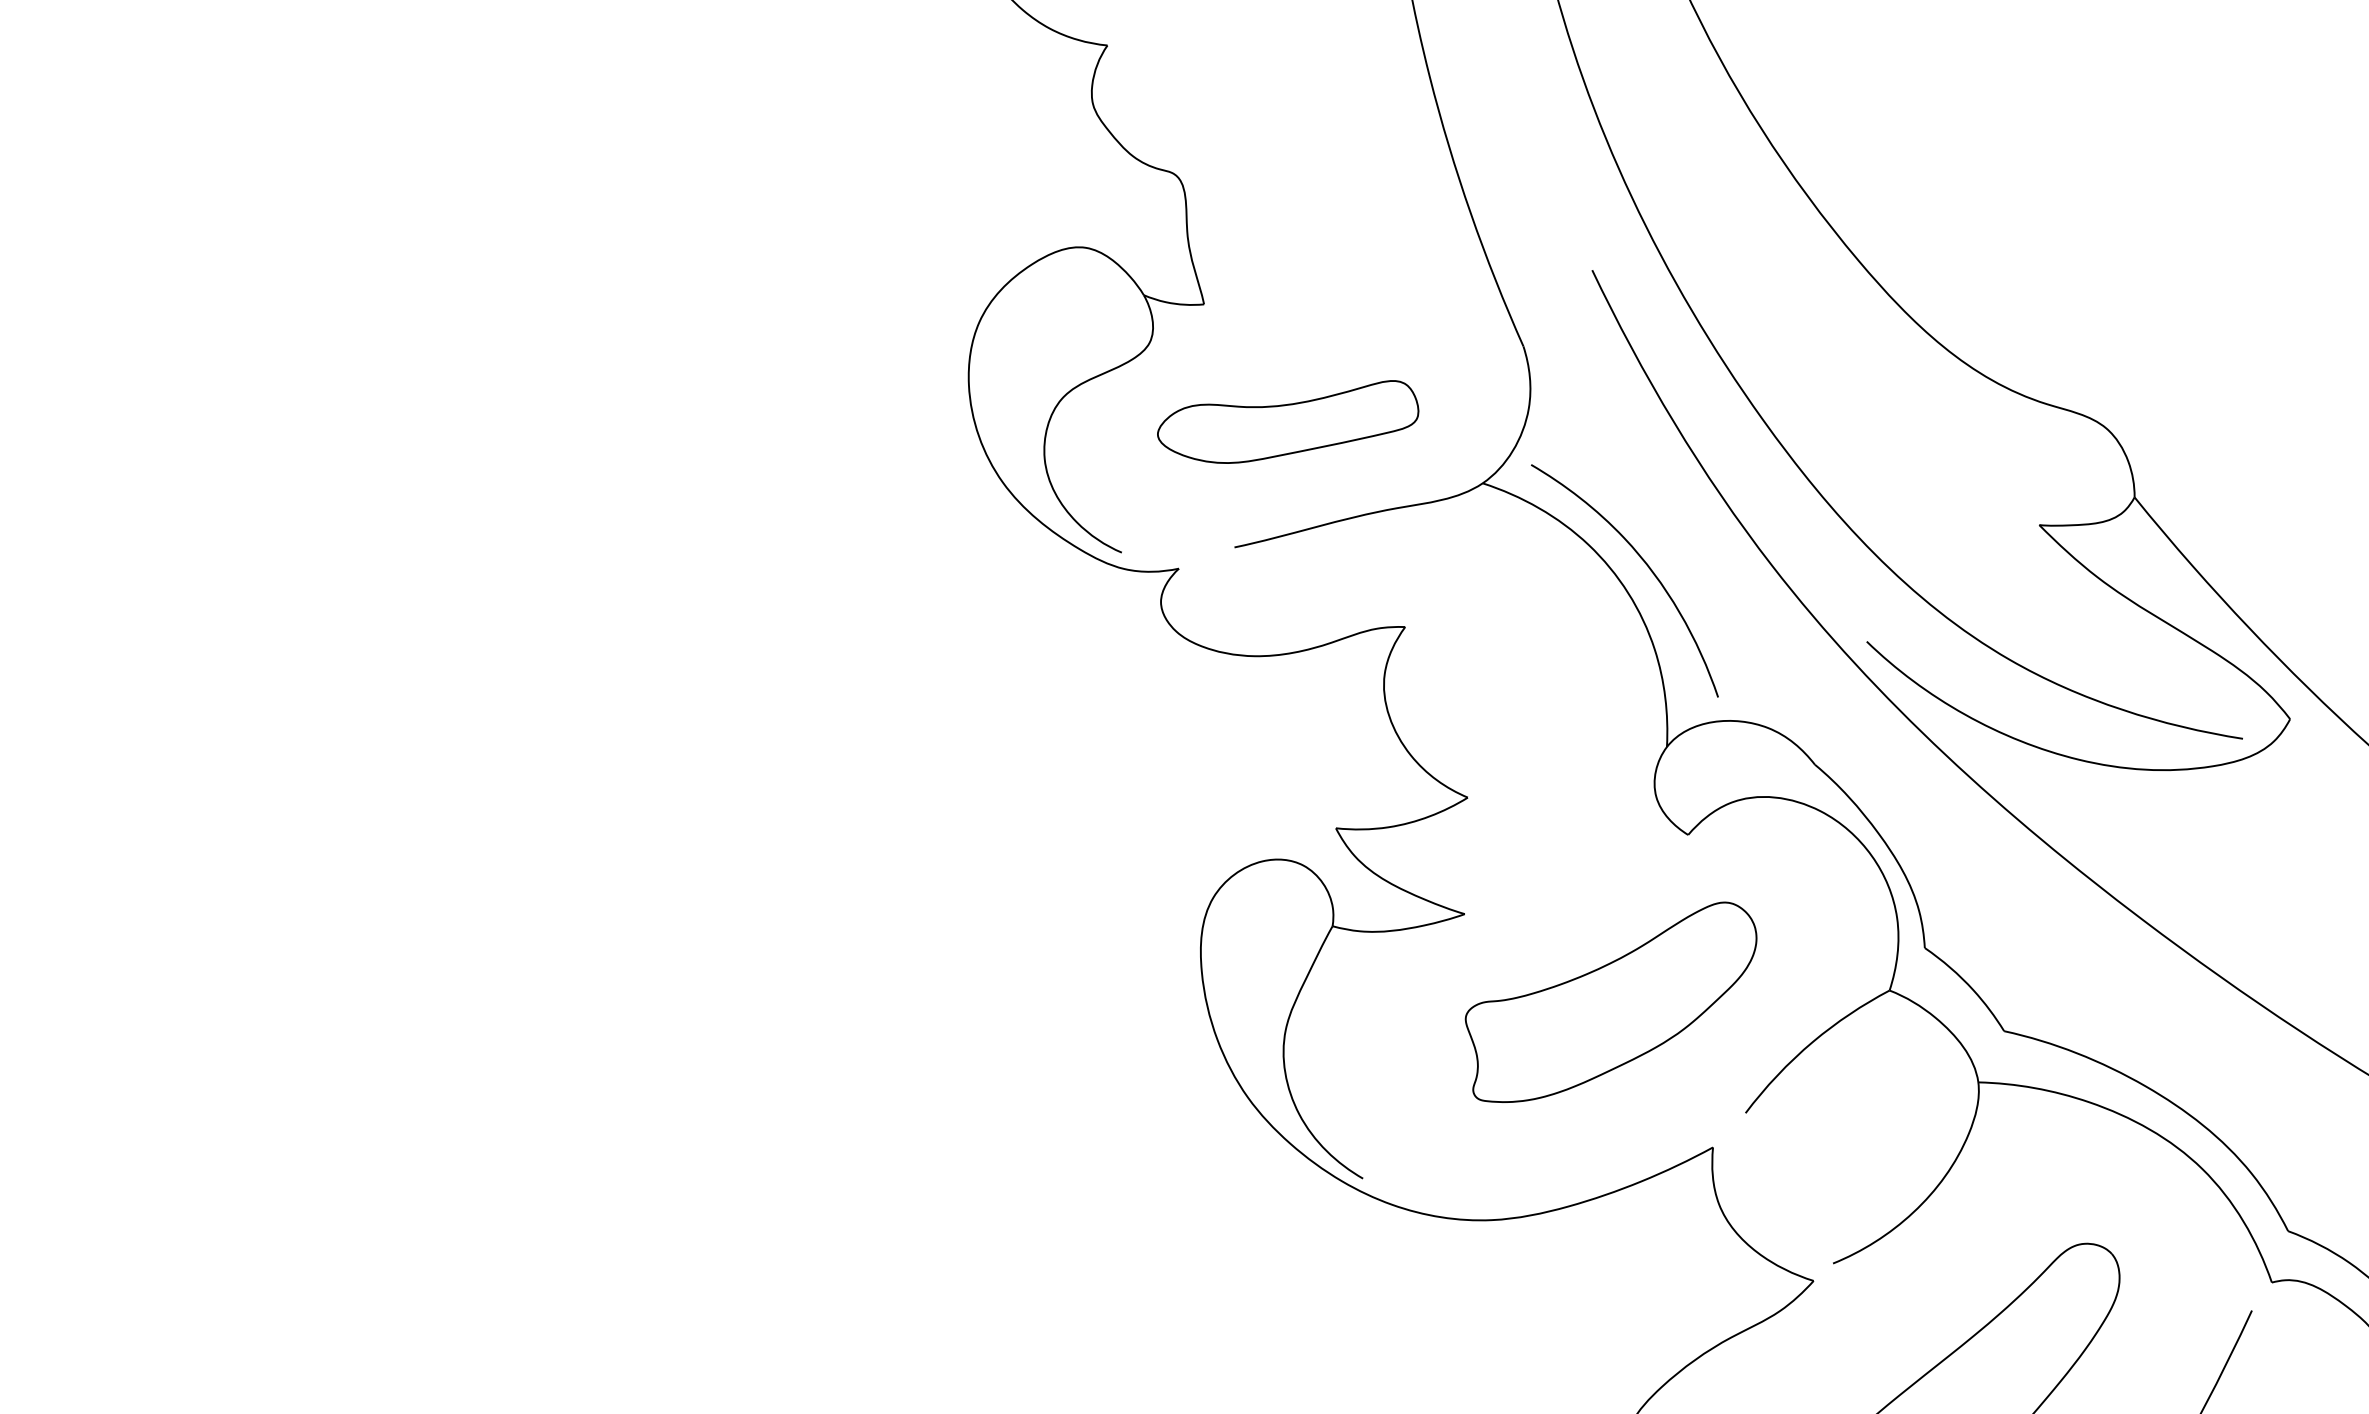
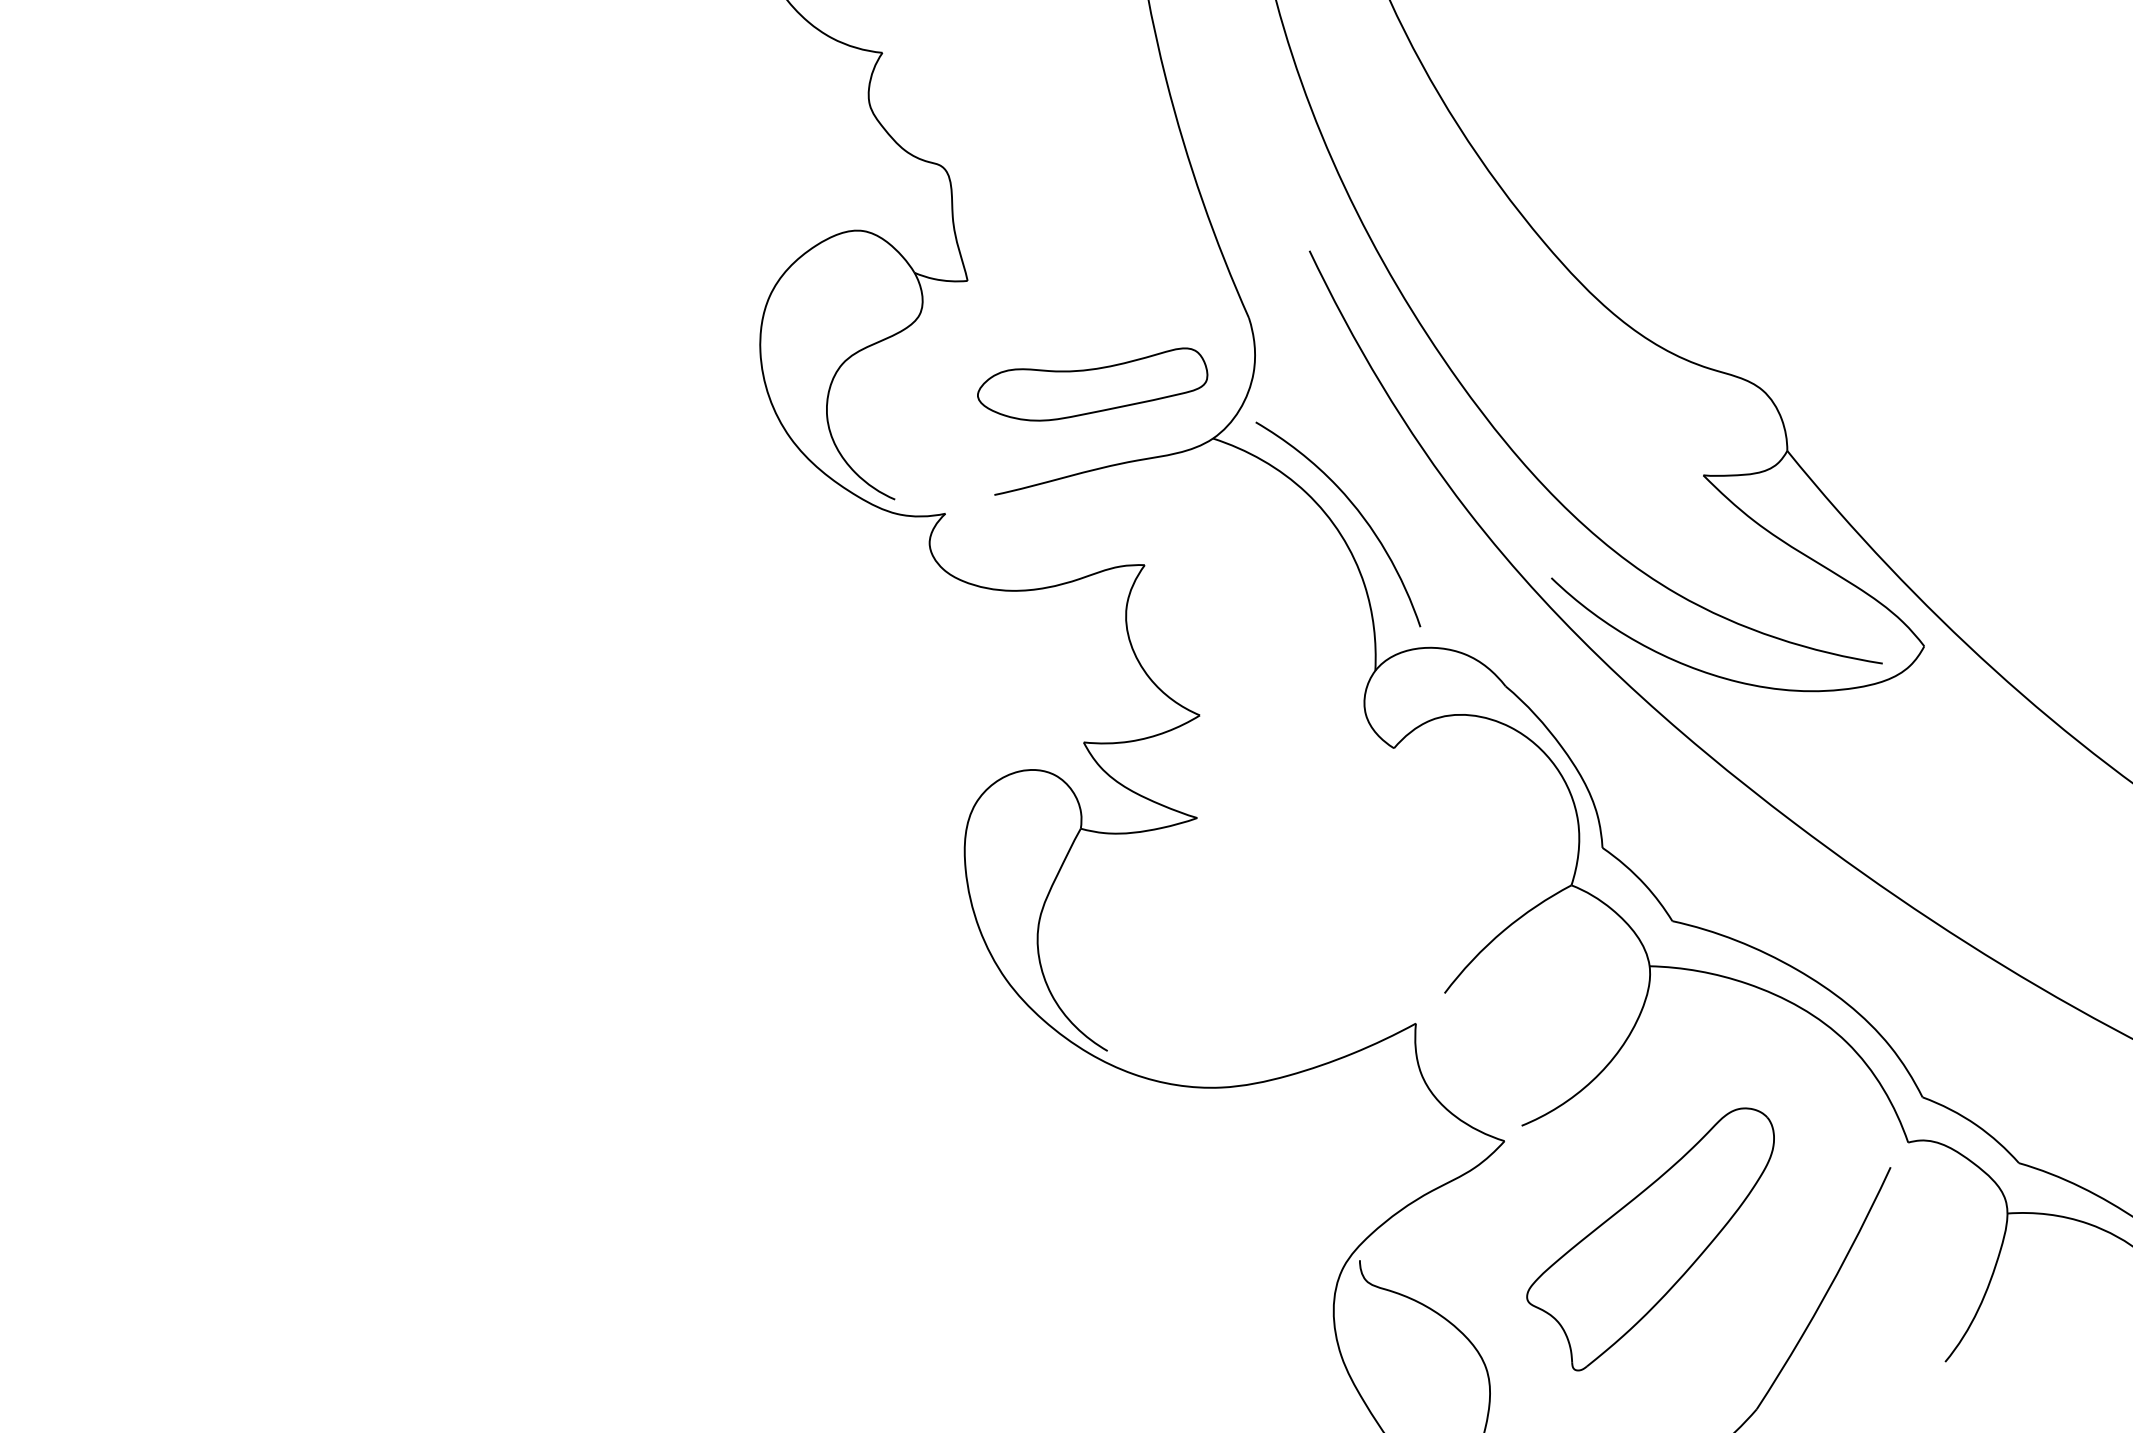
part: (1287, 421) -> (1092, 384), moved
part: (1611, 1002) -> (1326, 895), removed

